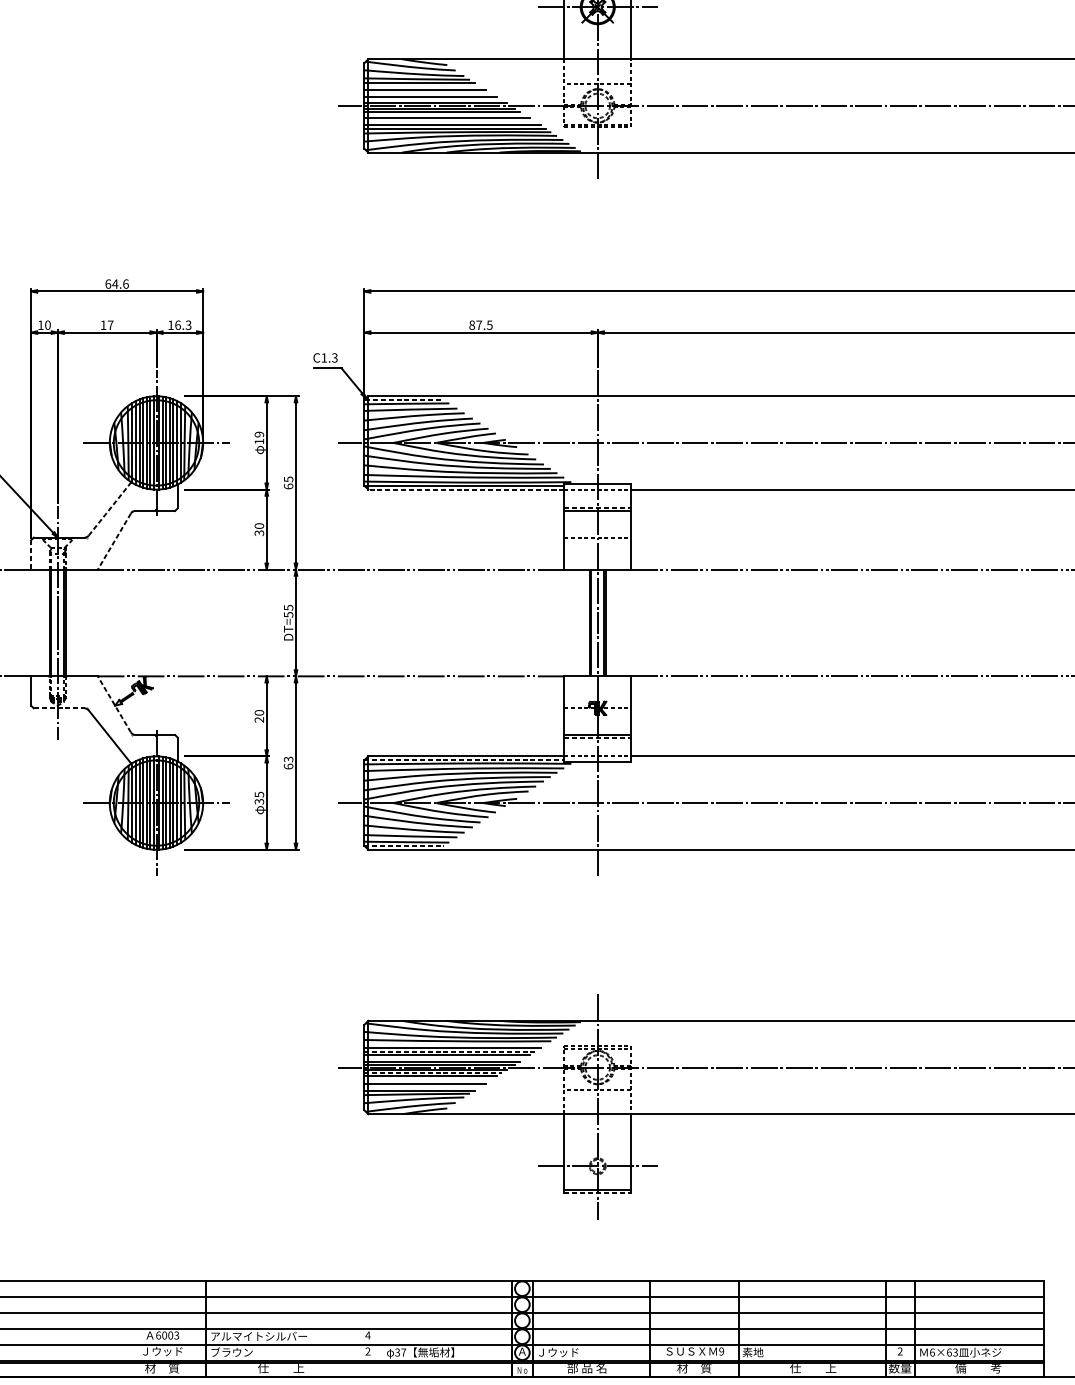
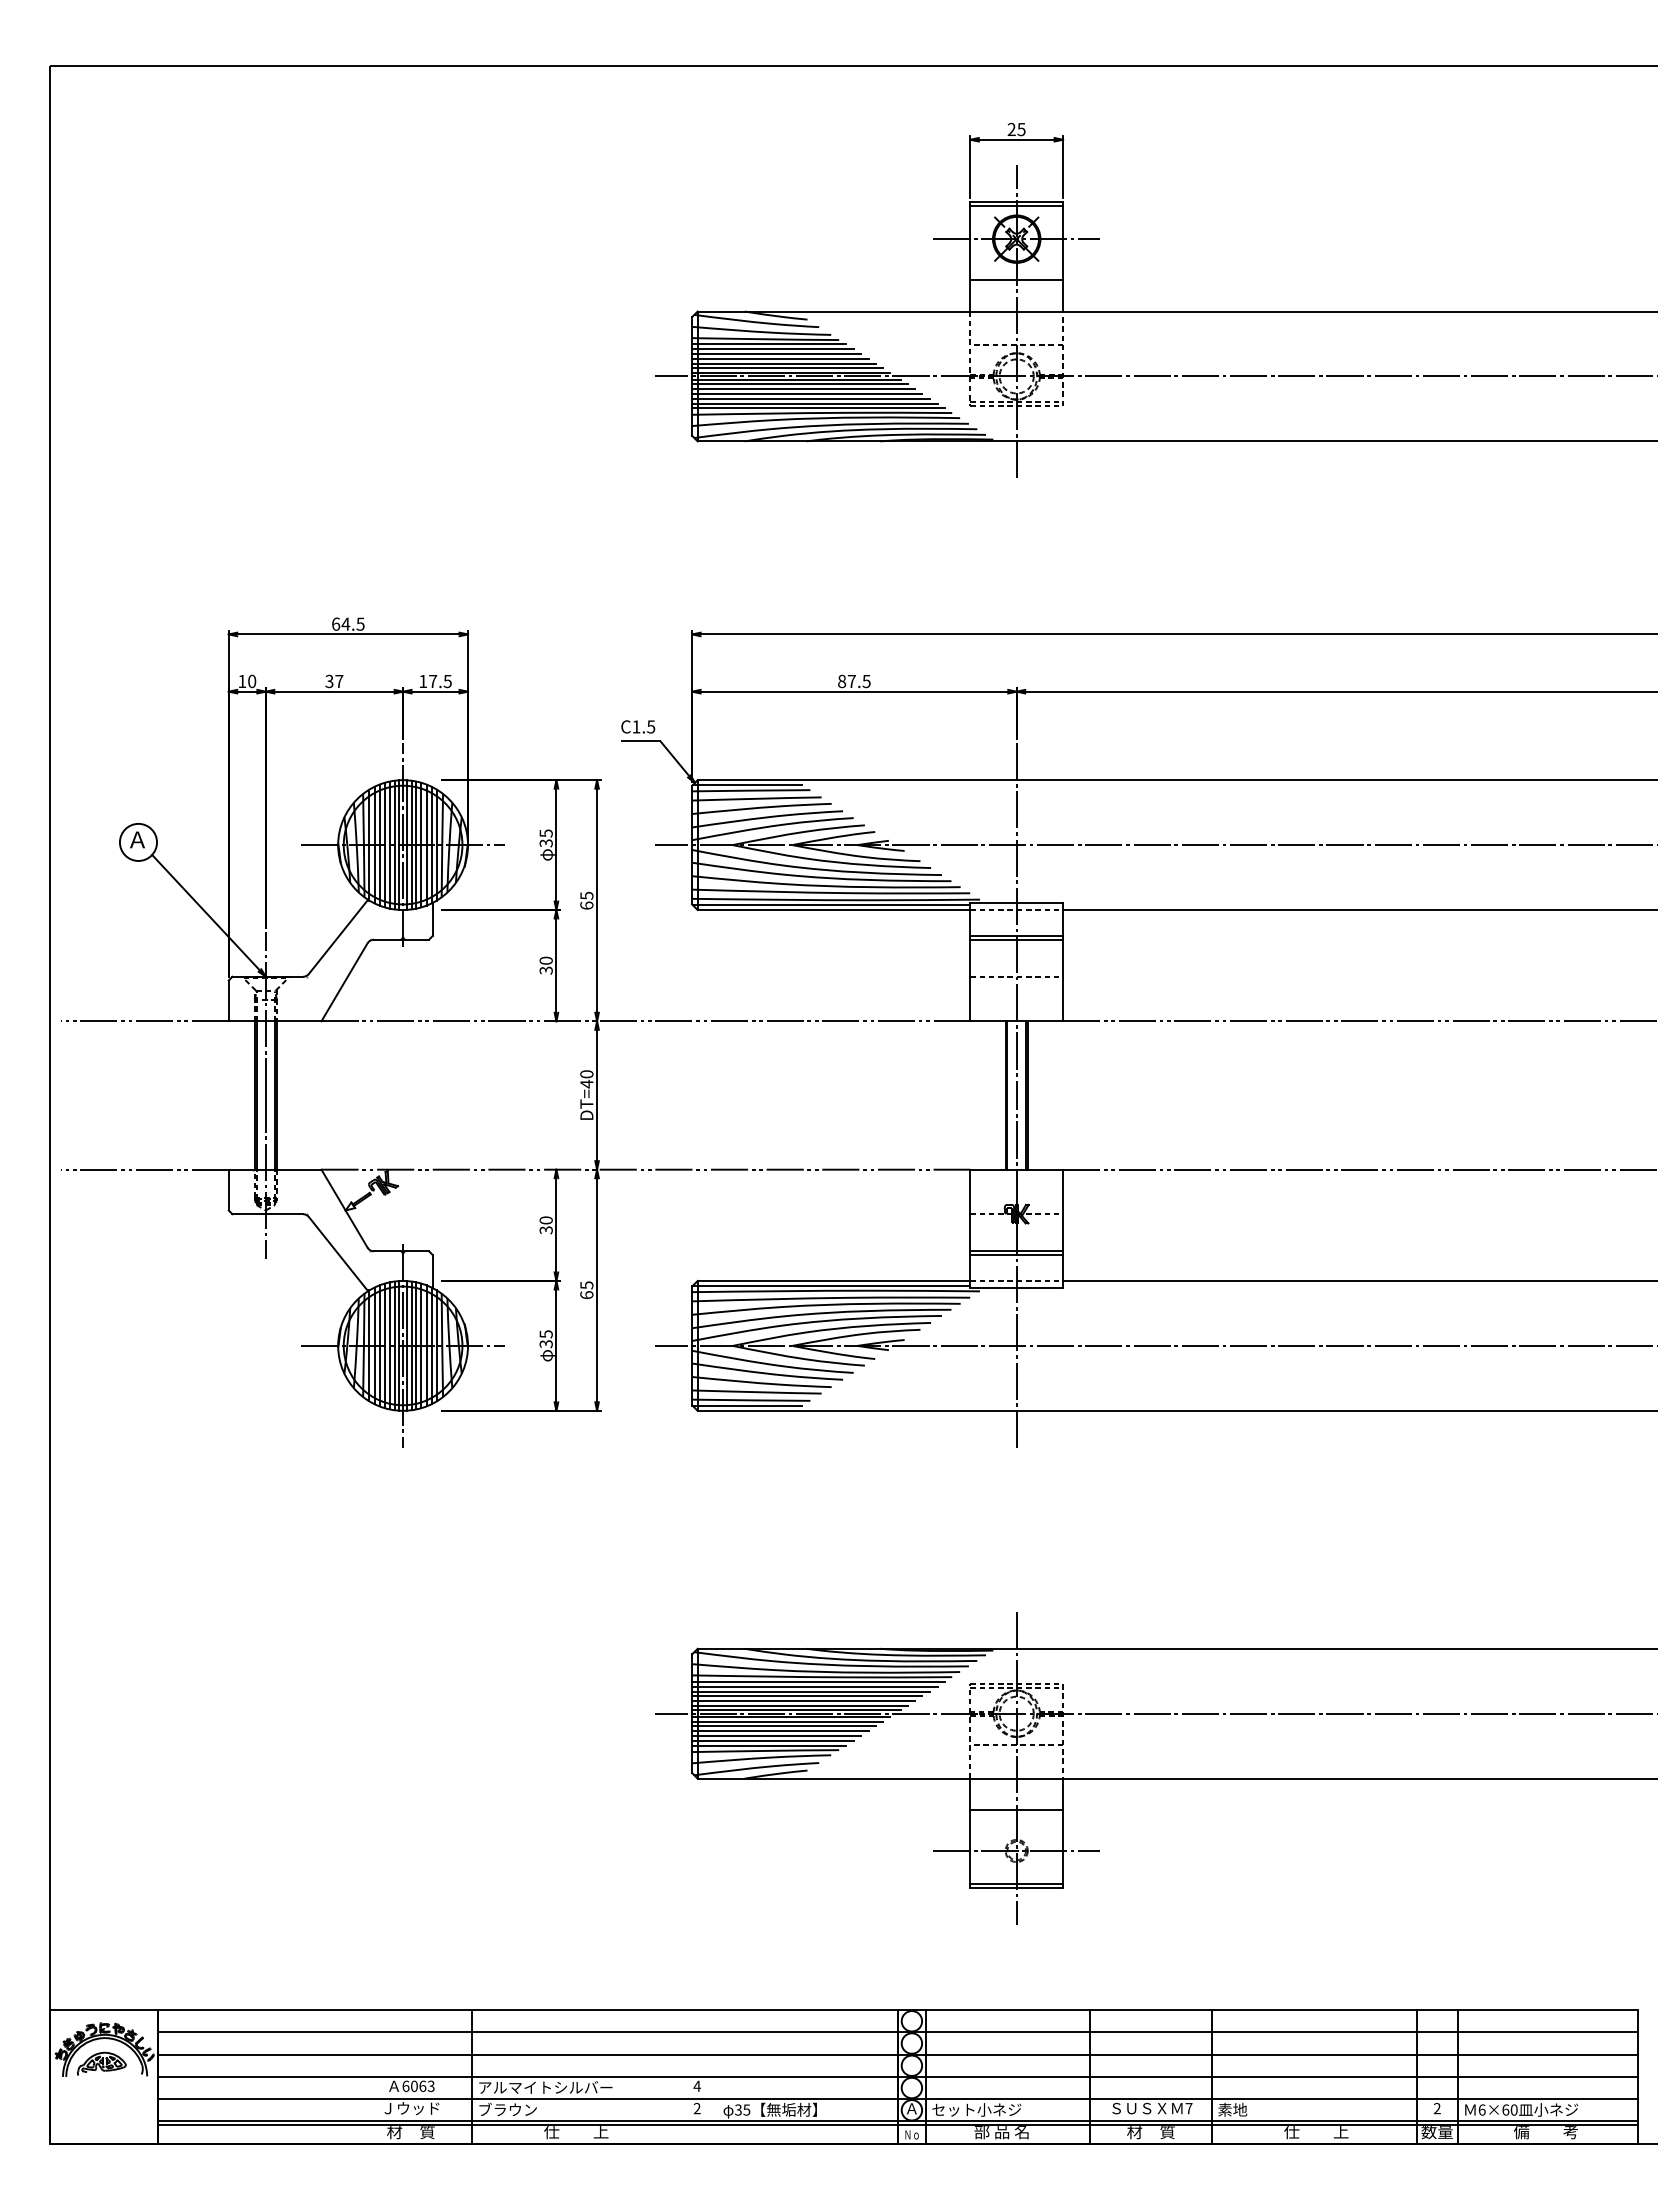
line: (597, 36) -> (1016, 280), added
line: (422, 86) -> (772, 349), added
line: (427, 93) -> (780, 359), added
line: (432, 100) -> (787, 368), added
line: (444, 114) -> (803, 388), added
line: (449, 121) -> (810, 398), added
text: (125, 283) -> (360, 623), 64.6 -> 64.5
text: (103, 325) -> (329, 681), 17 -> 37
text: (183, 325) -> (440, 681), 16.3 -> 17.5
text: (335, 357) -> (651, 726), C1.3 -> C1.5
line: (404, 399) -> (747, 784), dashed -> solid
text: (258, 438) -> (545, 838), 19 -> 35
line: (465, 489) -> (833, 910), dashed -> solid
line: (598, 507) -> (1017, 935), dashed -> solid
line: (110, 508) -> (338, 936), dashed -> solid
line: (114, 541) -> (344, 982), dashed -> solid
line: (30, 555) -> (228, 1001), dashed -> solid
text: (288, 611) -> (586, 1079), DT=55 -> DT=40
line: (114, 704) -> (344, 1208), dashed -> solid
line: (59, 708) -> (268, 1214), dashed -> solid
text: (259, 720) -> (546, 1230), 20 -> 30
line: (598, 738) -> (1017, 1255), dashed -> solid
text: (288, 758) -> (586, 1284), 63 -> 65
line: (464, 759) -> (831, 1285), dashed -> solid
line: (404, 846) -> (747, 1406), dashed -> solid
line: (455, 1044) -> (818, 1681), added
line: (450, 1051) -> (811, 1691), dashed -> solid
line: (444, 1058) -> (803, 1701), added
line: (432, 1073) -> (787, 1721), dashed -> solid
line: (427, 1080) -> (780, 1731), added
line: (422, 1086) -> (772, 1740), added
line: (597, 1137) -> (1016, 1810), added
line: (598, 1193) -> (1017, 1888), dashed -> solid
text: (170, 1334) -> (422, 2085), 6003 -> 6063
text: (721, 1351) -> (1188, 2108), 9 -> 7
text: (403, 1352) -> (746, 2109), 37 -> 35
text: (568, 1352) -> (976, 2109), Ｊウッド -> セット小ネジ
text: (954, 1352) -> (1513, 2109), 6×63 -> 6×60

